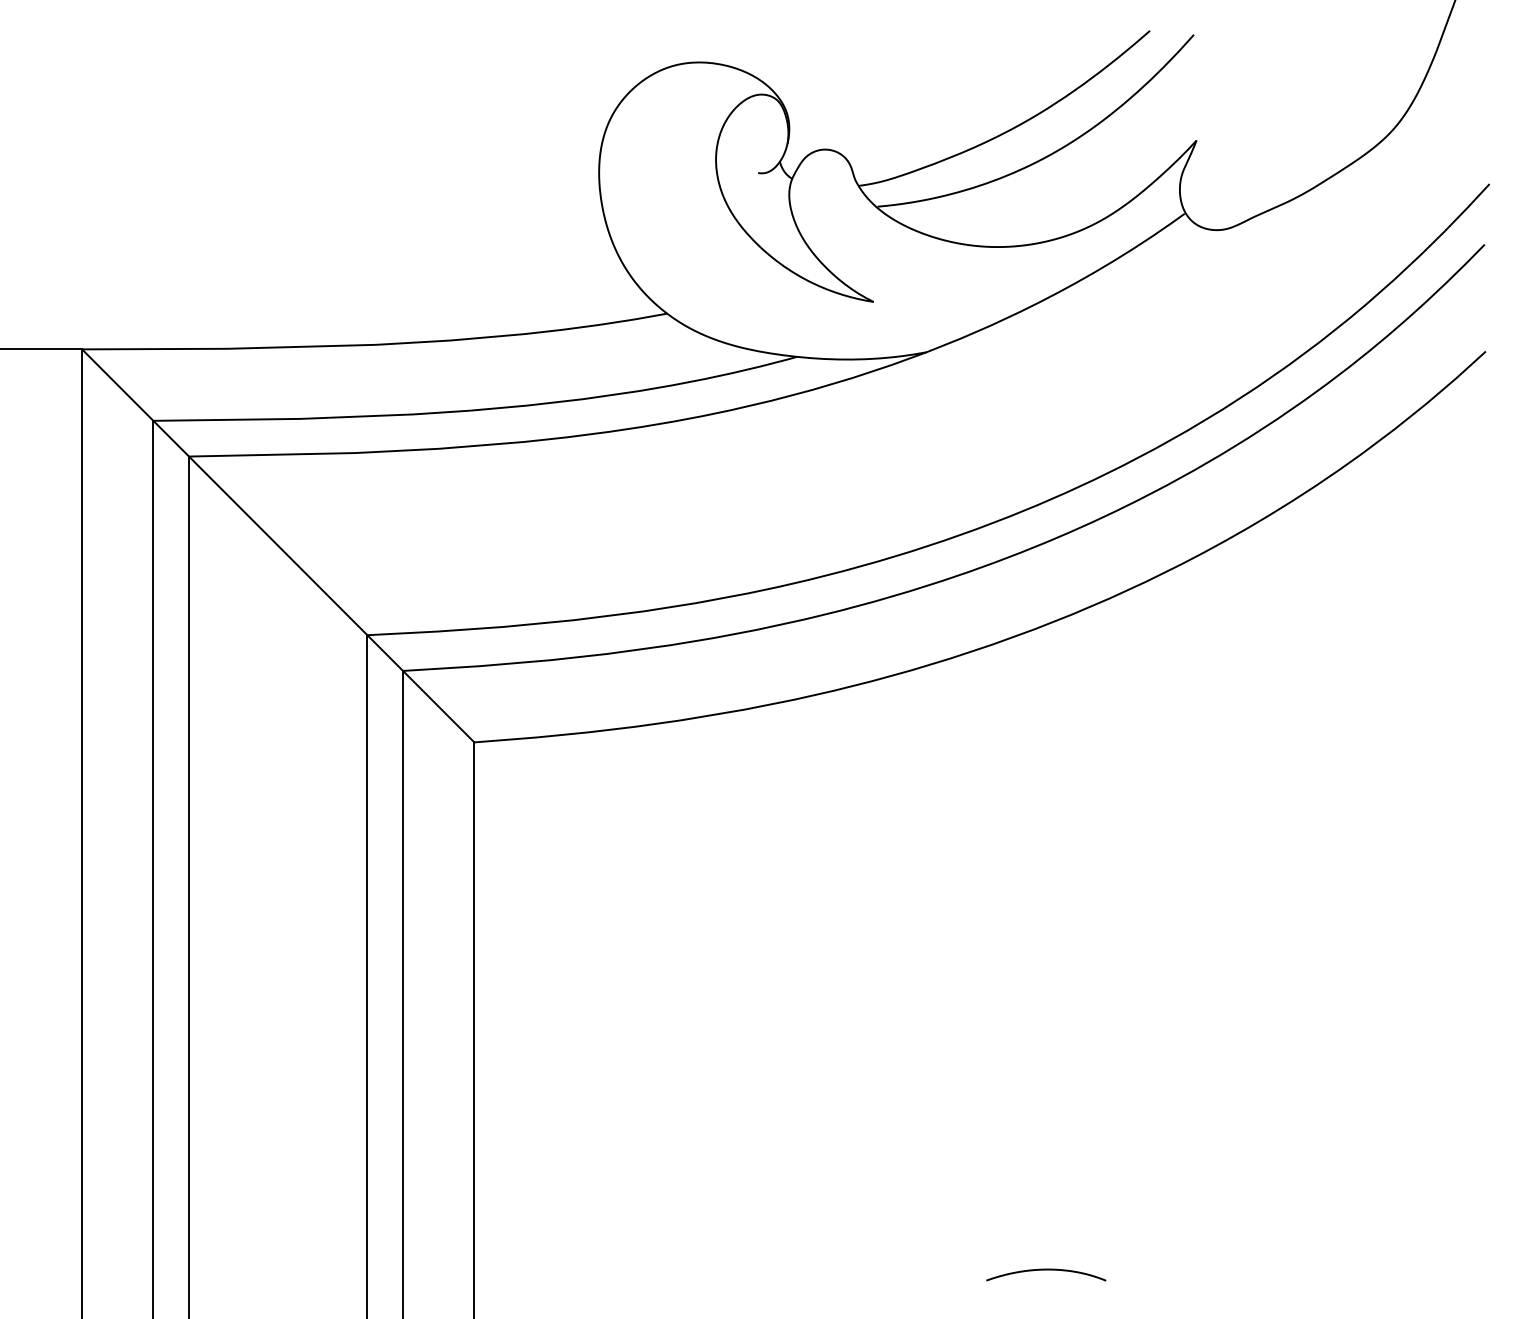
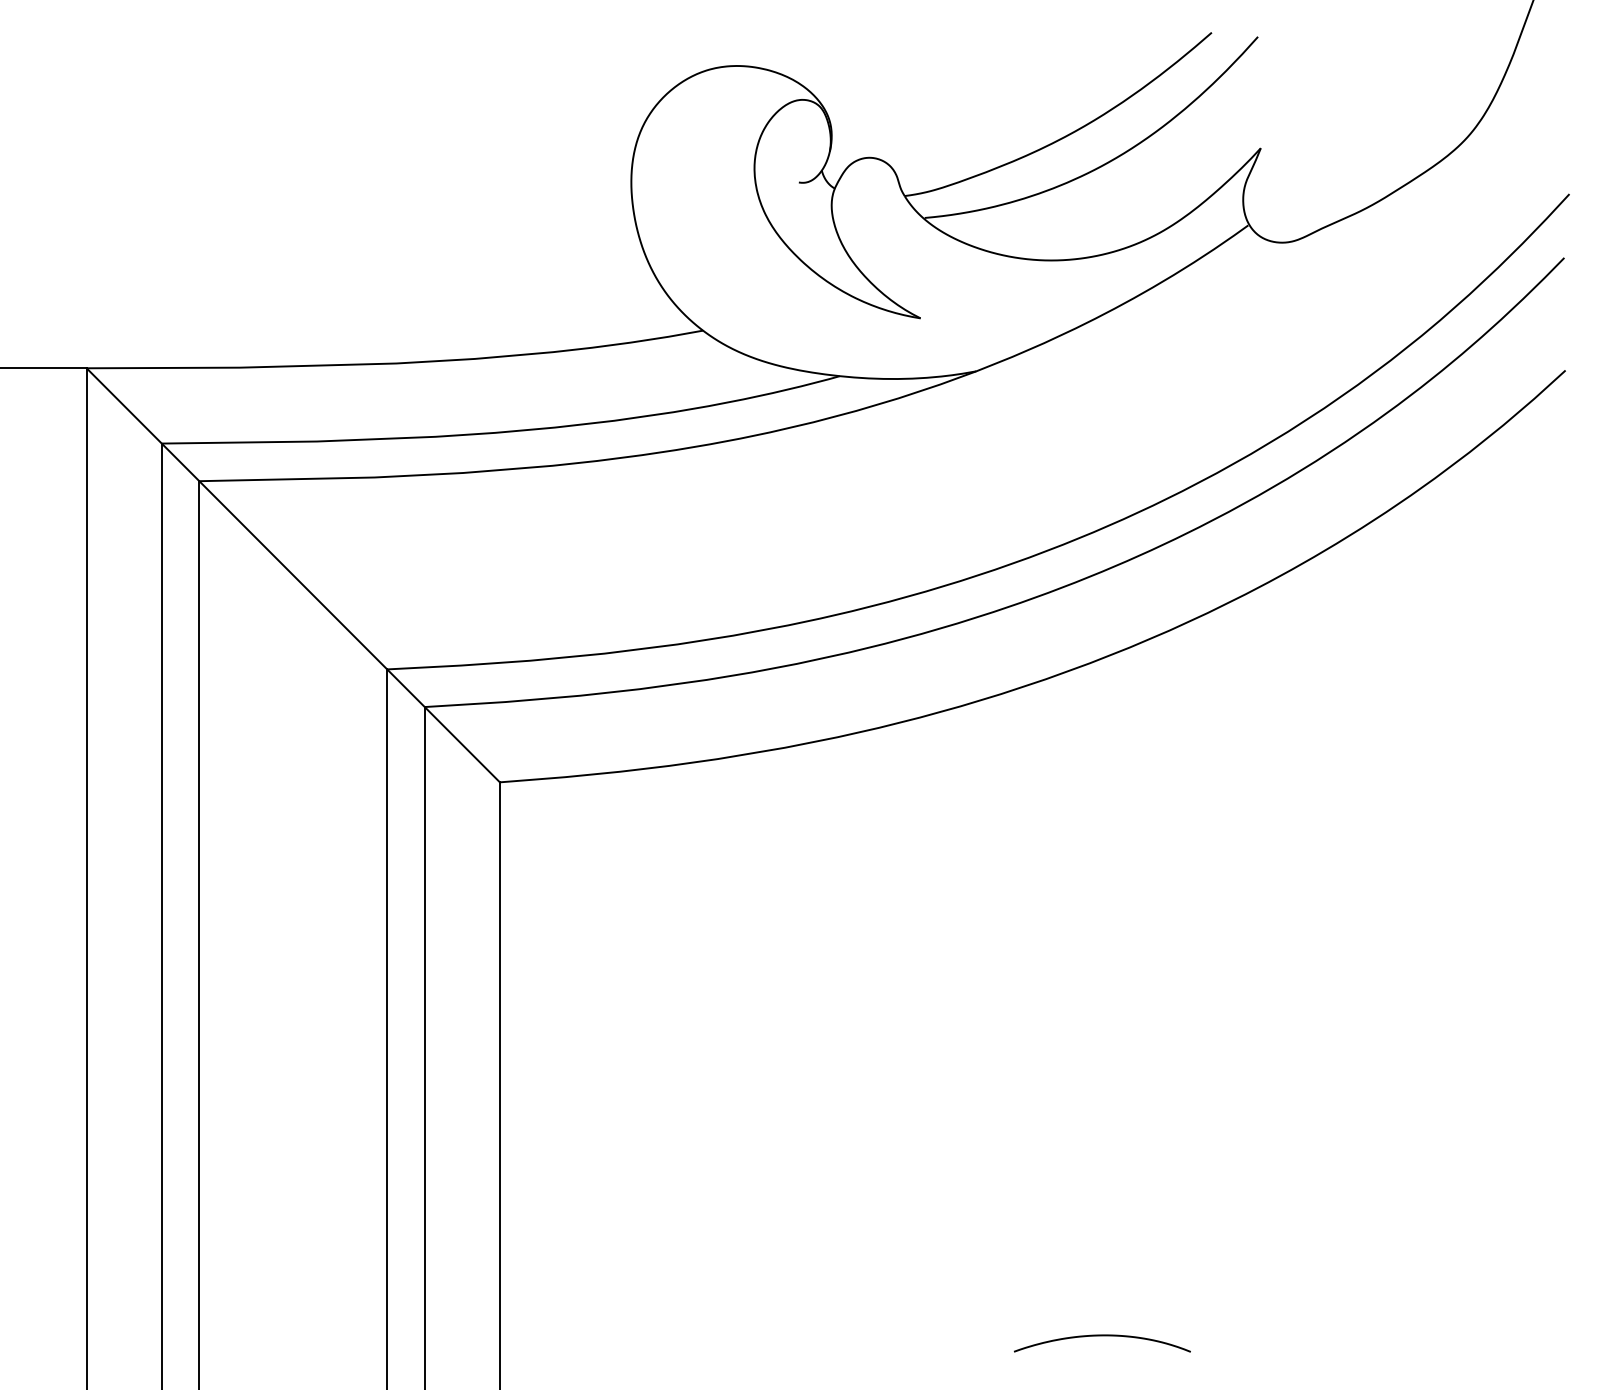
part: (1046, 1275) -> (1102, 1343), size x1.4

